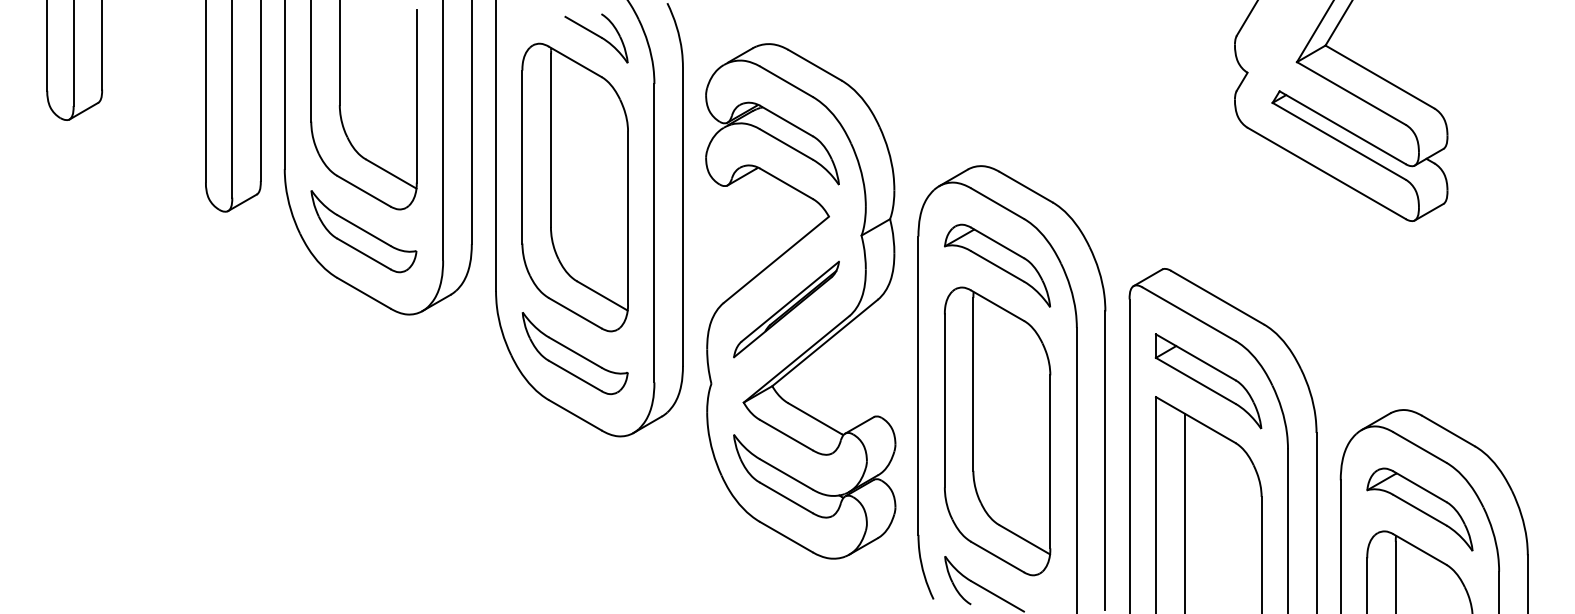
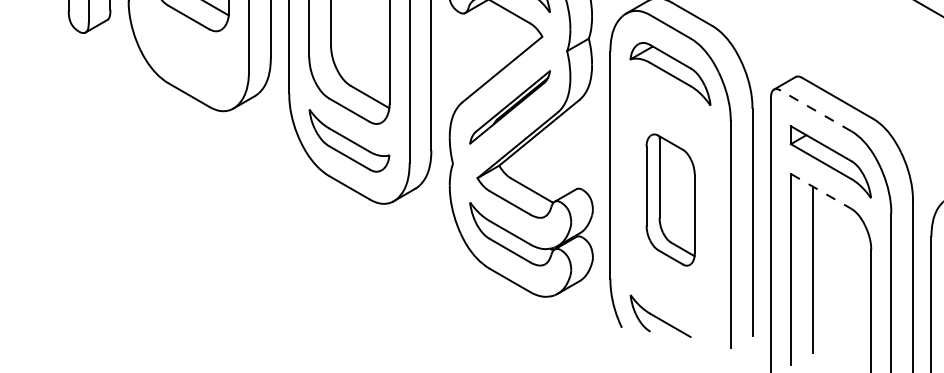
part: (363, 231) -> (188, 48), removed
line: (1189, 314) -> (816, 111), solid -> dashed
line: (1195, 420) -> (820, 191), solid -> dashed
part: (997, 431) -> (670, 200), size x0.6

